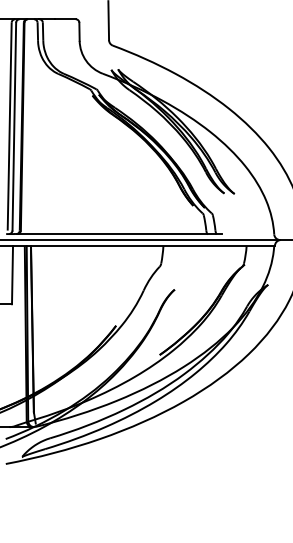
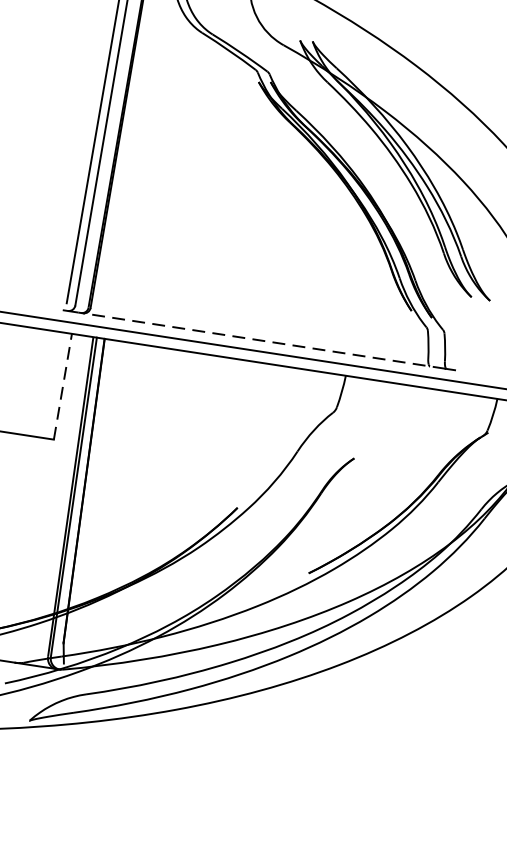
line: (115, 234) -> (261, 341), solid -> dashed
line: (12, 274) -> (63, 385), solid -> dashed

